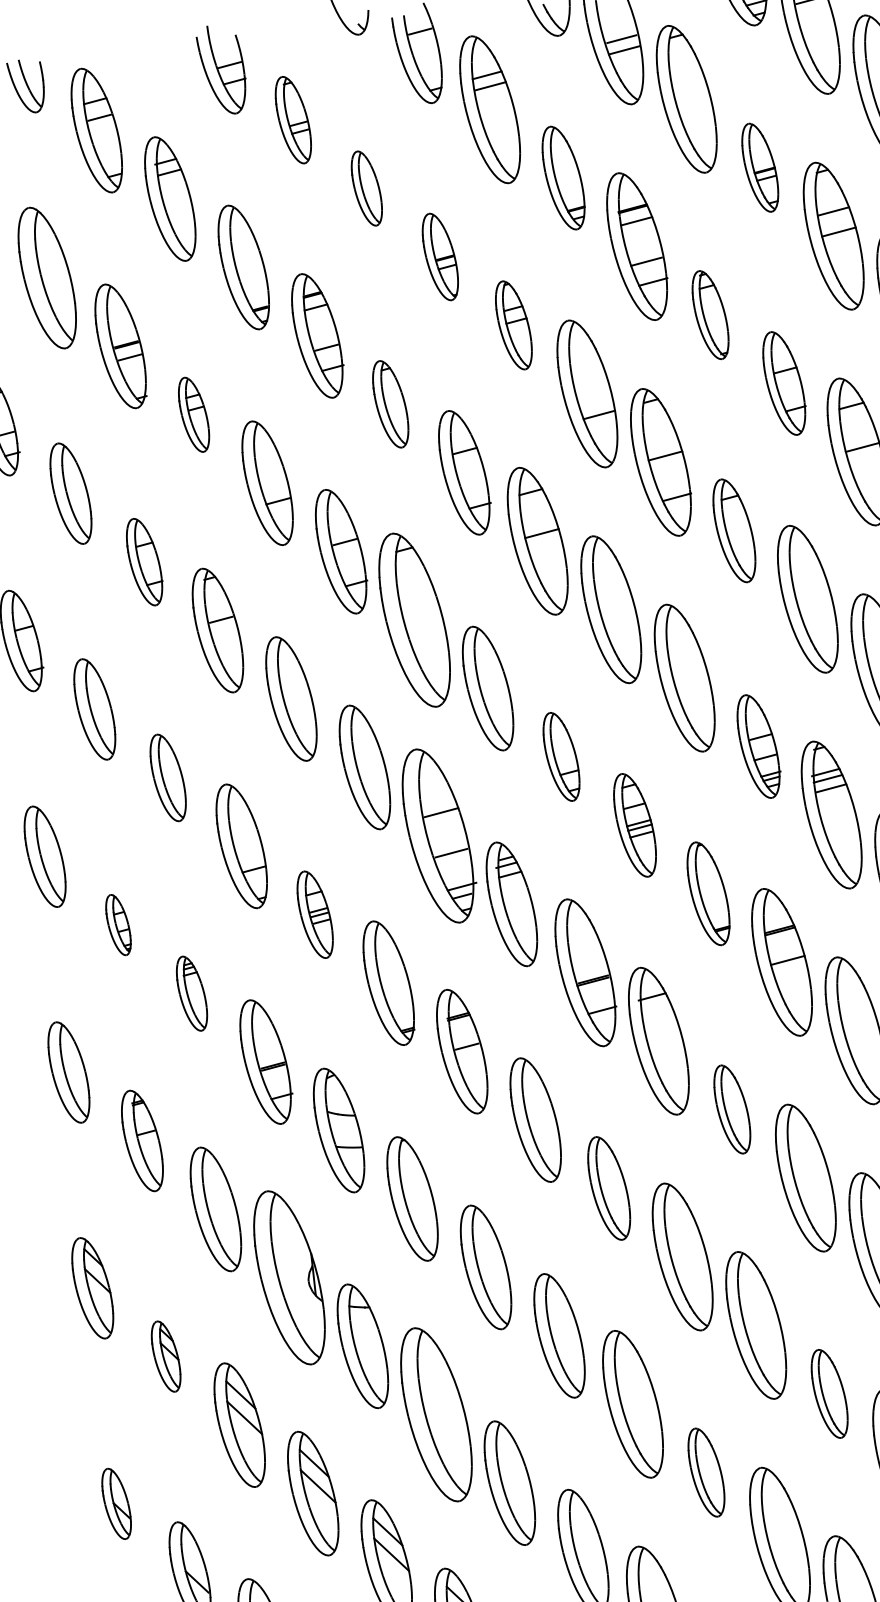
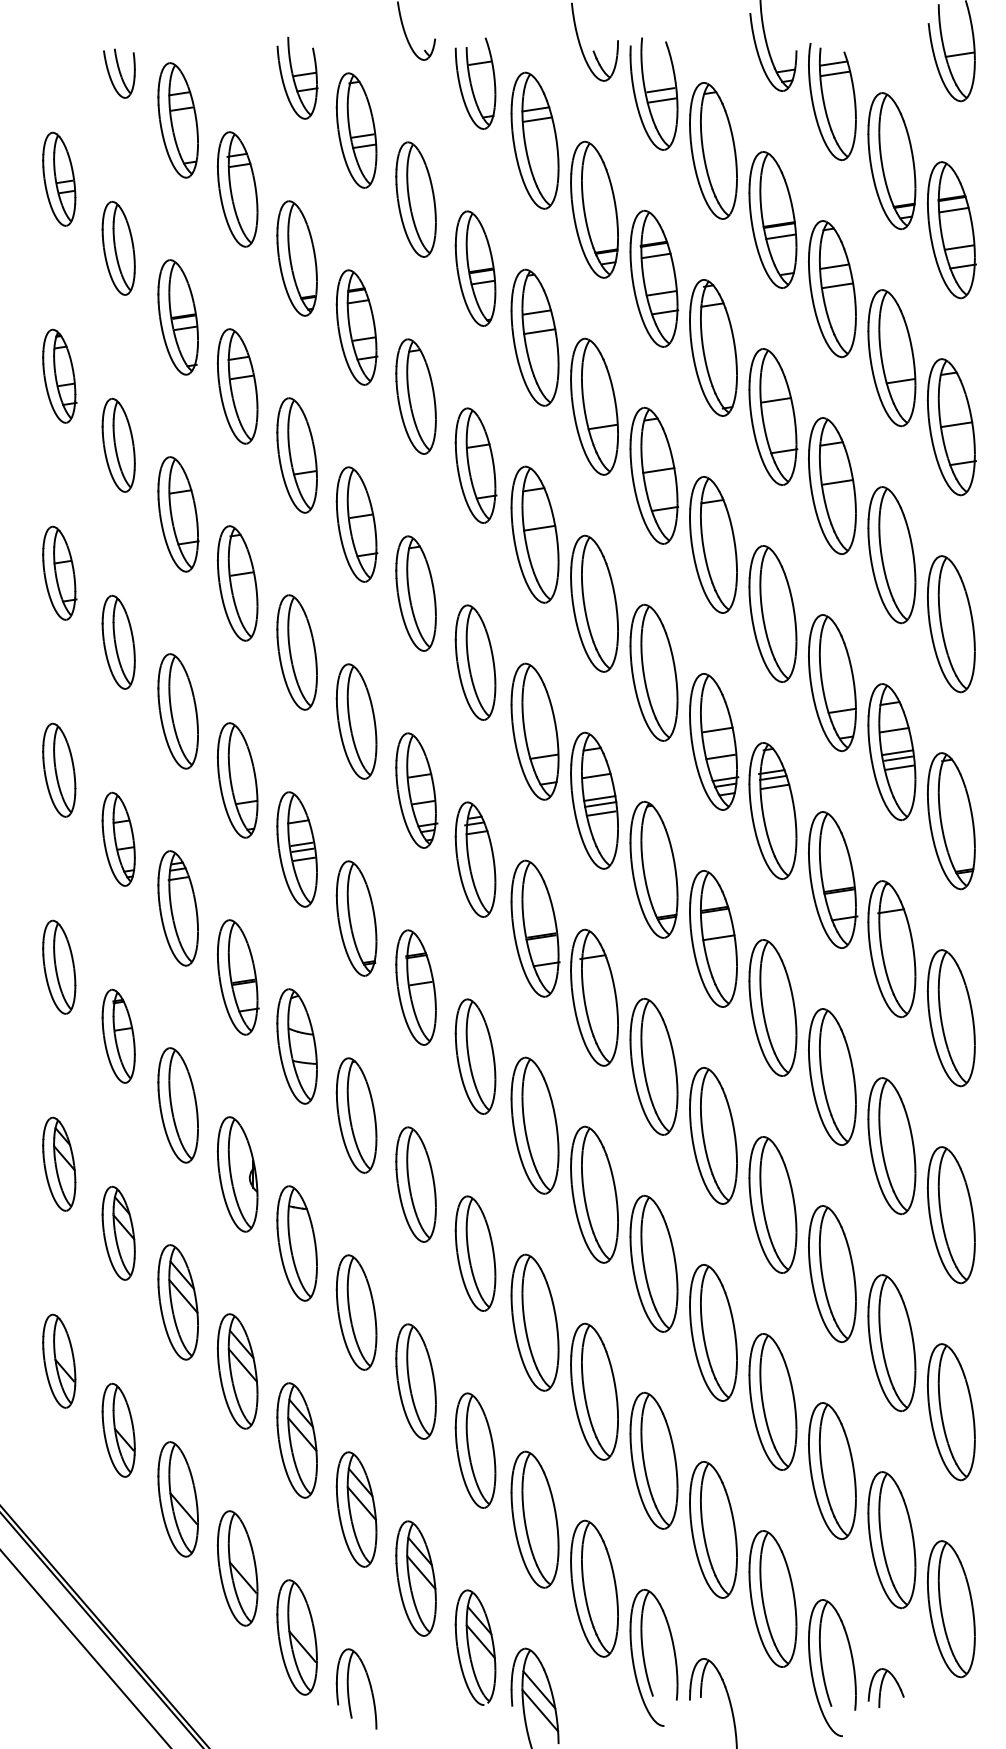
part: (293, 120) -> (356, 130), size x1.43
part: (759, 167) -> (772, 219), size x1.67
part: (563, 177) -> (594, 209), size x1.43
part: (366, 188) -> (415, 199), size x1.67
part: (440, 256) -> (475, 268), size x1.43
part: (46, 277) -> (118, 247), size x0.71
part: (710, 314) -> (713, 347), size x1.67
part: (513, 325) -> (534, 337), size x1.67
part: (784, 382) -> (773, 416), size x1.43
part: (390, 404) -> (415, 396), size x1.43
part: (193, 414) -> (237, 386), size x1.67
part: (734, 530) -> (713, 544), size x1.43
part: (144, 562) -> (178, 514), size x1.43
part: (413, 620) -> (415, 593), size x0.71
part: (759, 746) -> (714, 741), size x1.43
part: (560, 756) -> (534, 731), size x1.67
part: (167, 778) -> (177, 711), size x1.43
part: (634, 825) -> (594, 800), size x1.43
part: (438, 835) -> (416, 790), size x0.71
part: (707, 893) -> (653, 869), size x1.43
part: (314, 914) -> (296, 849), size x1.43
part: (118, 924) -> (118, 838), size x1.67
part: (191, 993) -> (177, 908), size x1.67
part: (731, 1109) -> (653, 1066), size x1.67
part: (608, 1188) -> (534, 1125), size x1.43
part: (289, 1277) -> (237, 1174), size x0.71
part: (165, 1355) -> (118, 1232), size x1.43
part: (829, 1393) -> (713, 1332), size x1.67
part: (436, 1414) -> (356, 1312), size x0.71
part: (706, 1472) -> (594, 1391), size x1.67
part: (116, 1503) -> (59, 1360), size x1.43

